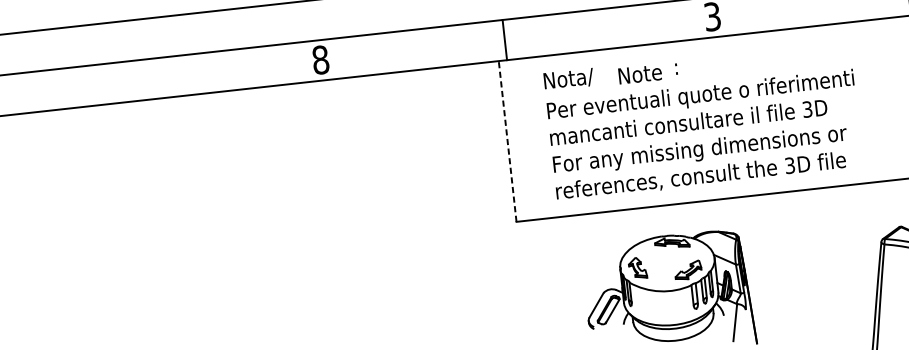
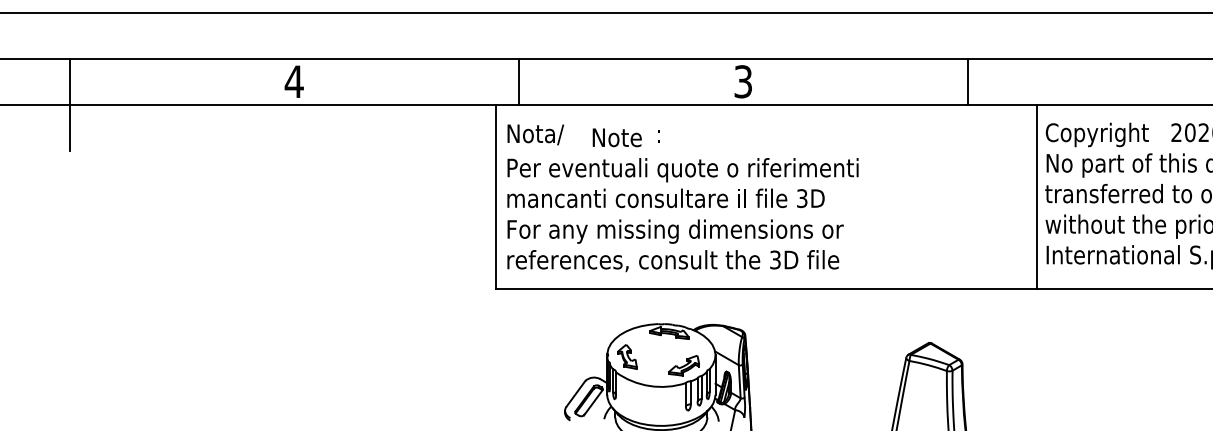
line: (505, 40) -> (519, 82), moved
text: (319, 59) -> (293, 81), 8 -> 4
line: (127, 102) -> (70, 105), added
text: (703, 120) -> (682, 198), moved
line: (507, 140) -> (495, 196), dashed -> solid

